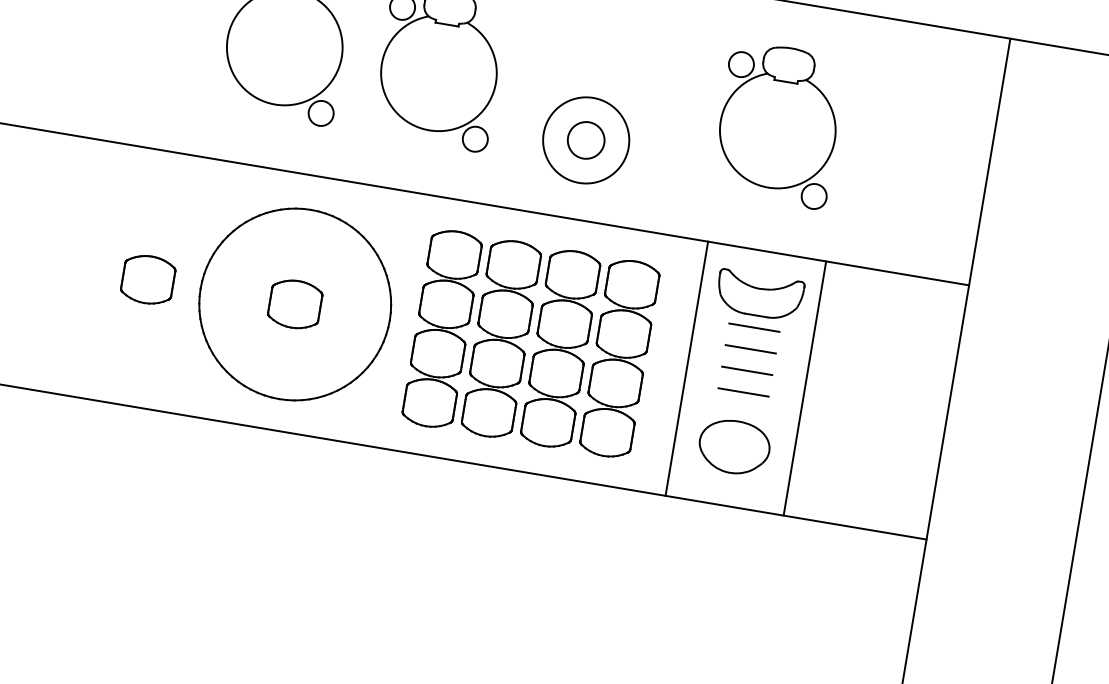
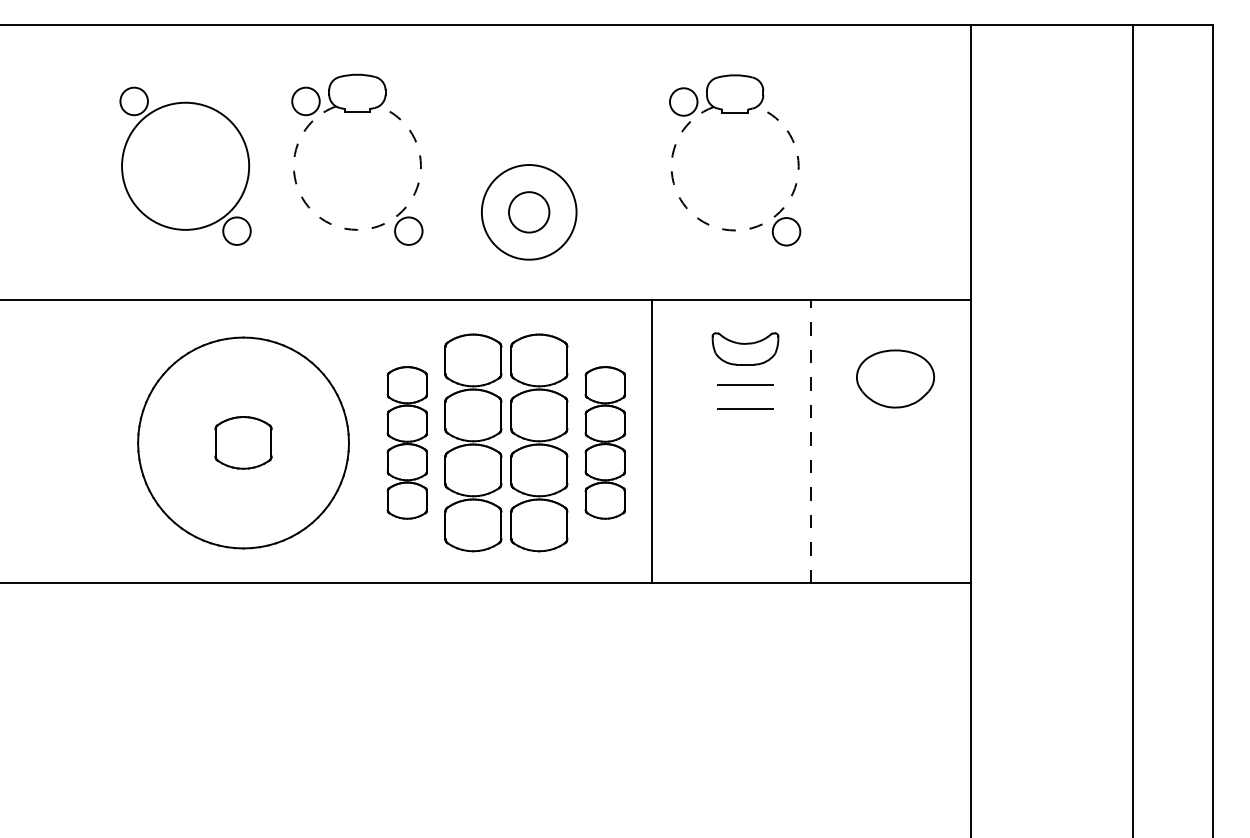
arc: (429, 130) -> (357, 229), solid -> dashed
arc: (768, 187) -> (735, 230), solid -> dashed
part: (148, 279) -> (79, 442), removed
part: (759, 295) -> (745, 348), size x0.7
part: (442, 328) -> (407, 442), size x0.7
part: (620, 358) -> (605, 442), size x0.7
line: (686, 368) -> (651, 441), moved
line: (747, 370) -> (745, 432), removed
line: (805, 388) -> (811, 441), solid -> dashed
line: (743, 391) -> (745, 456), removed
part: (734, 446) -> (895, 378), moved

